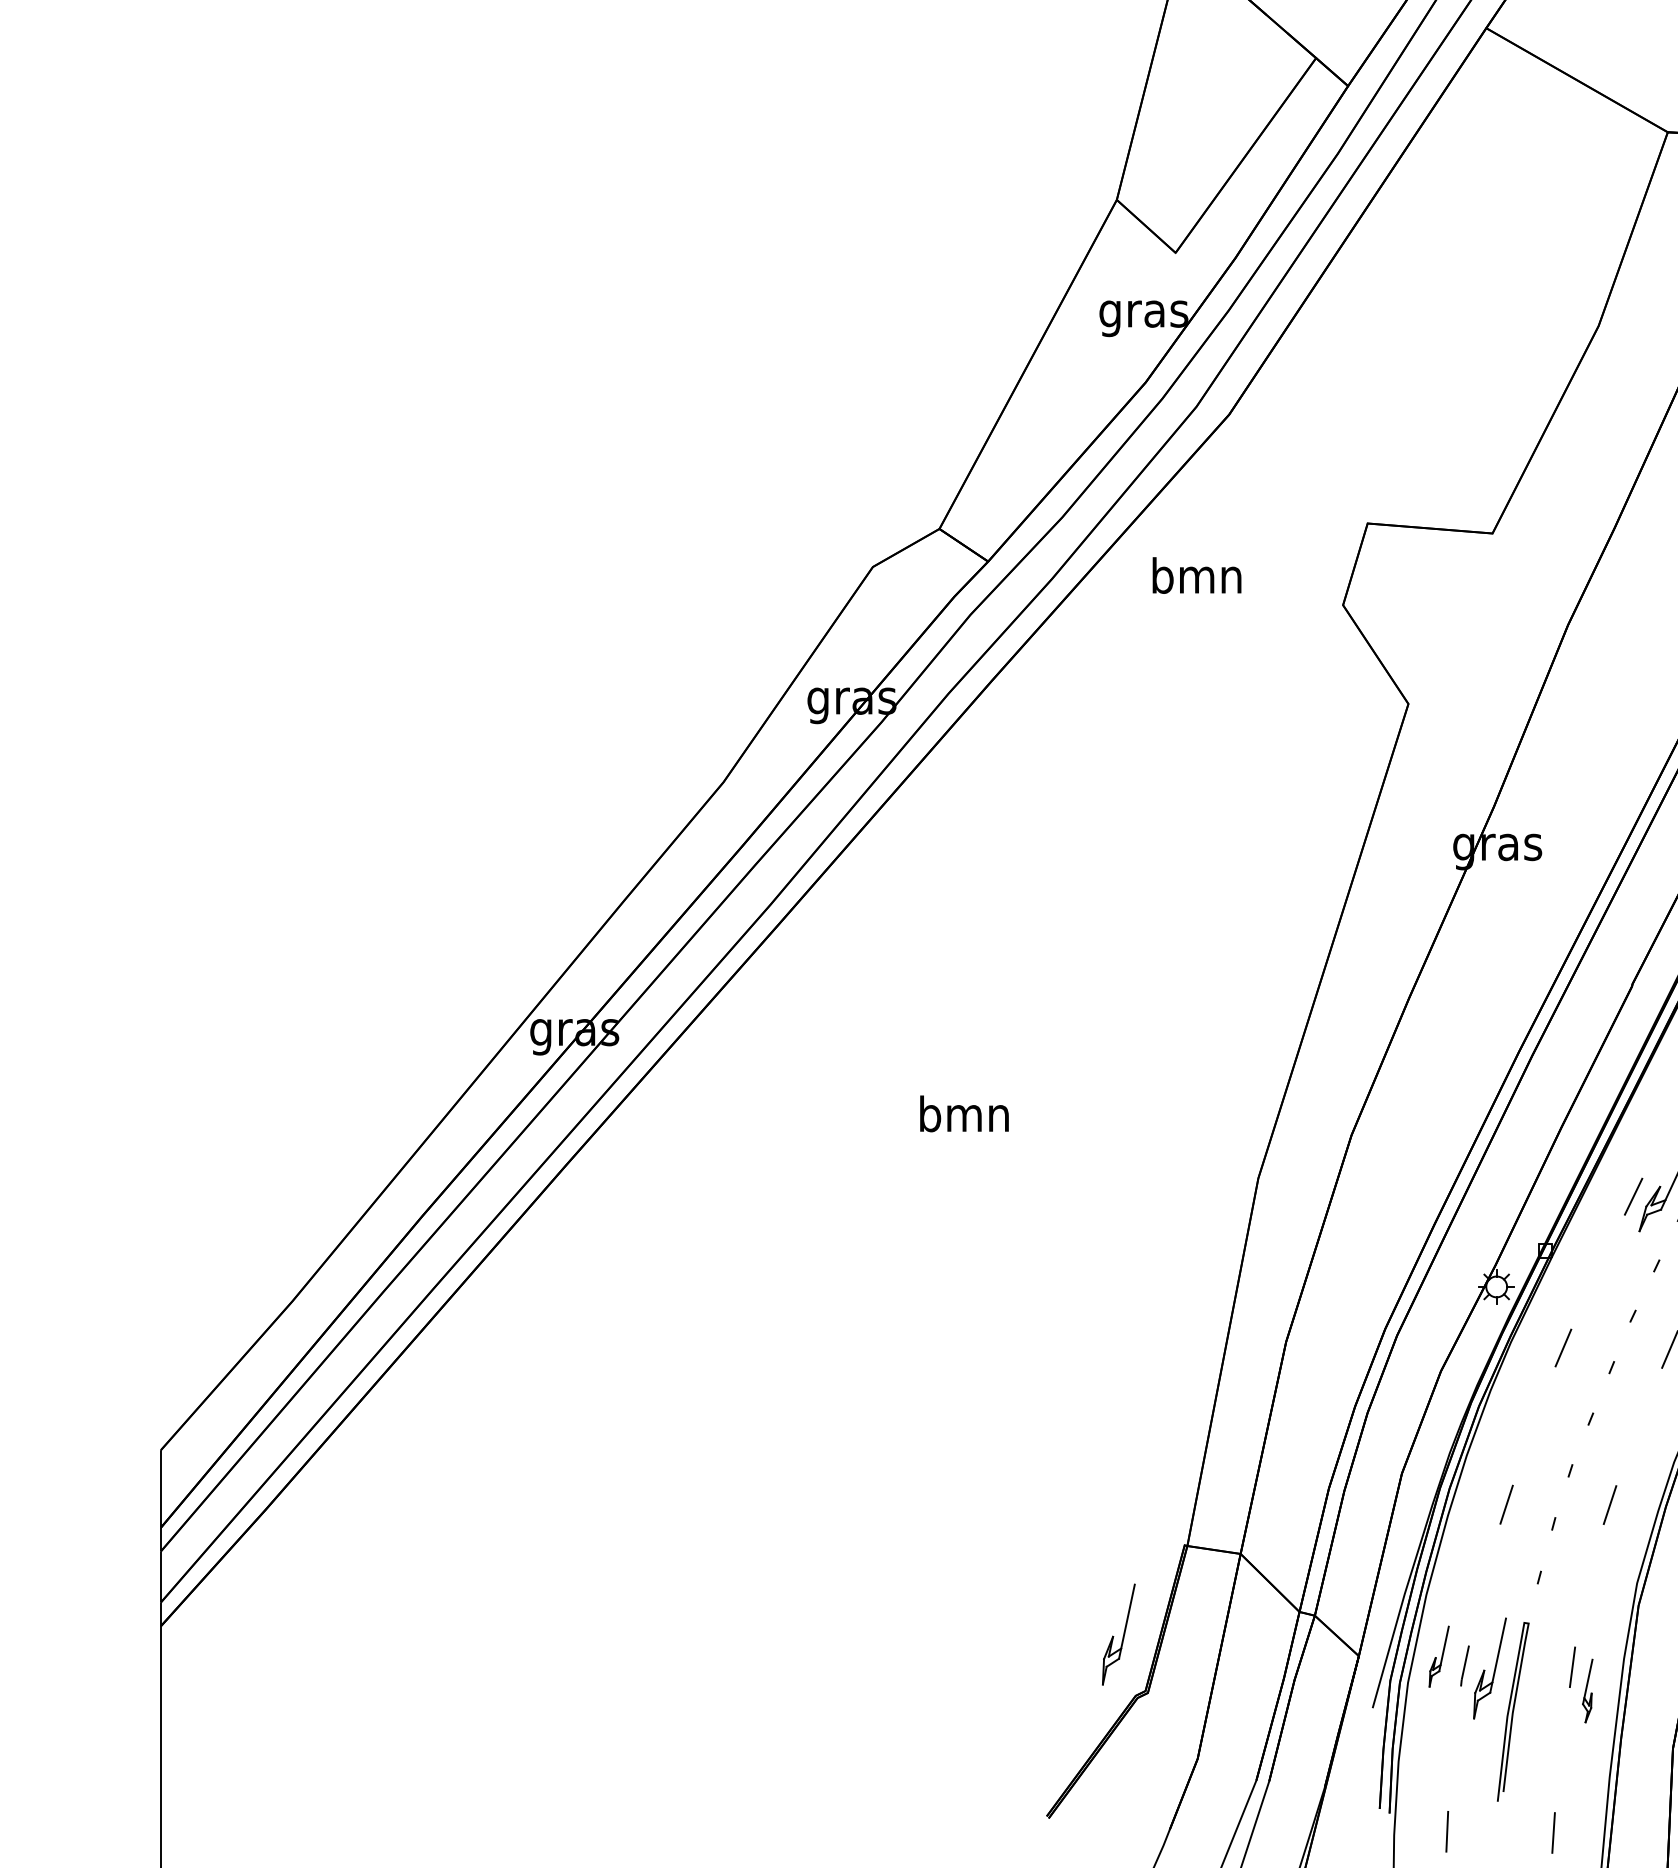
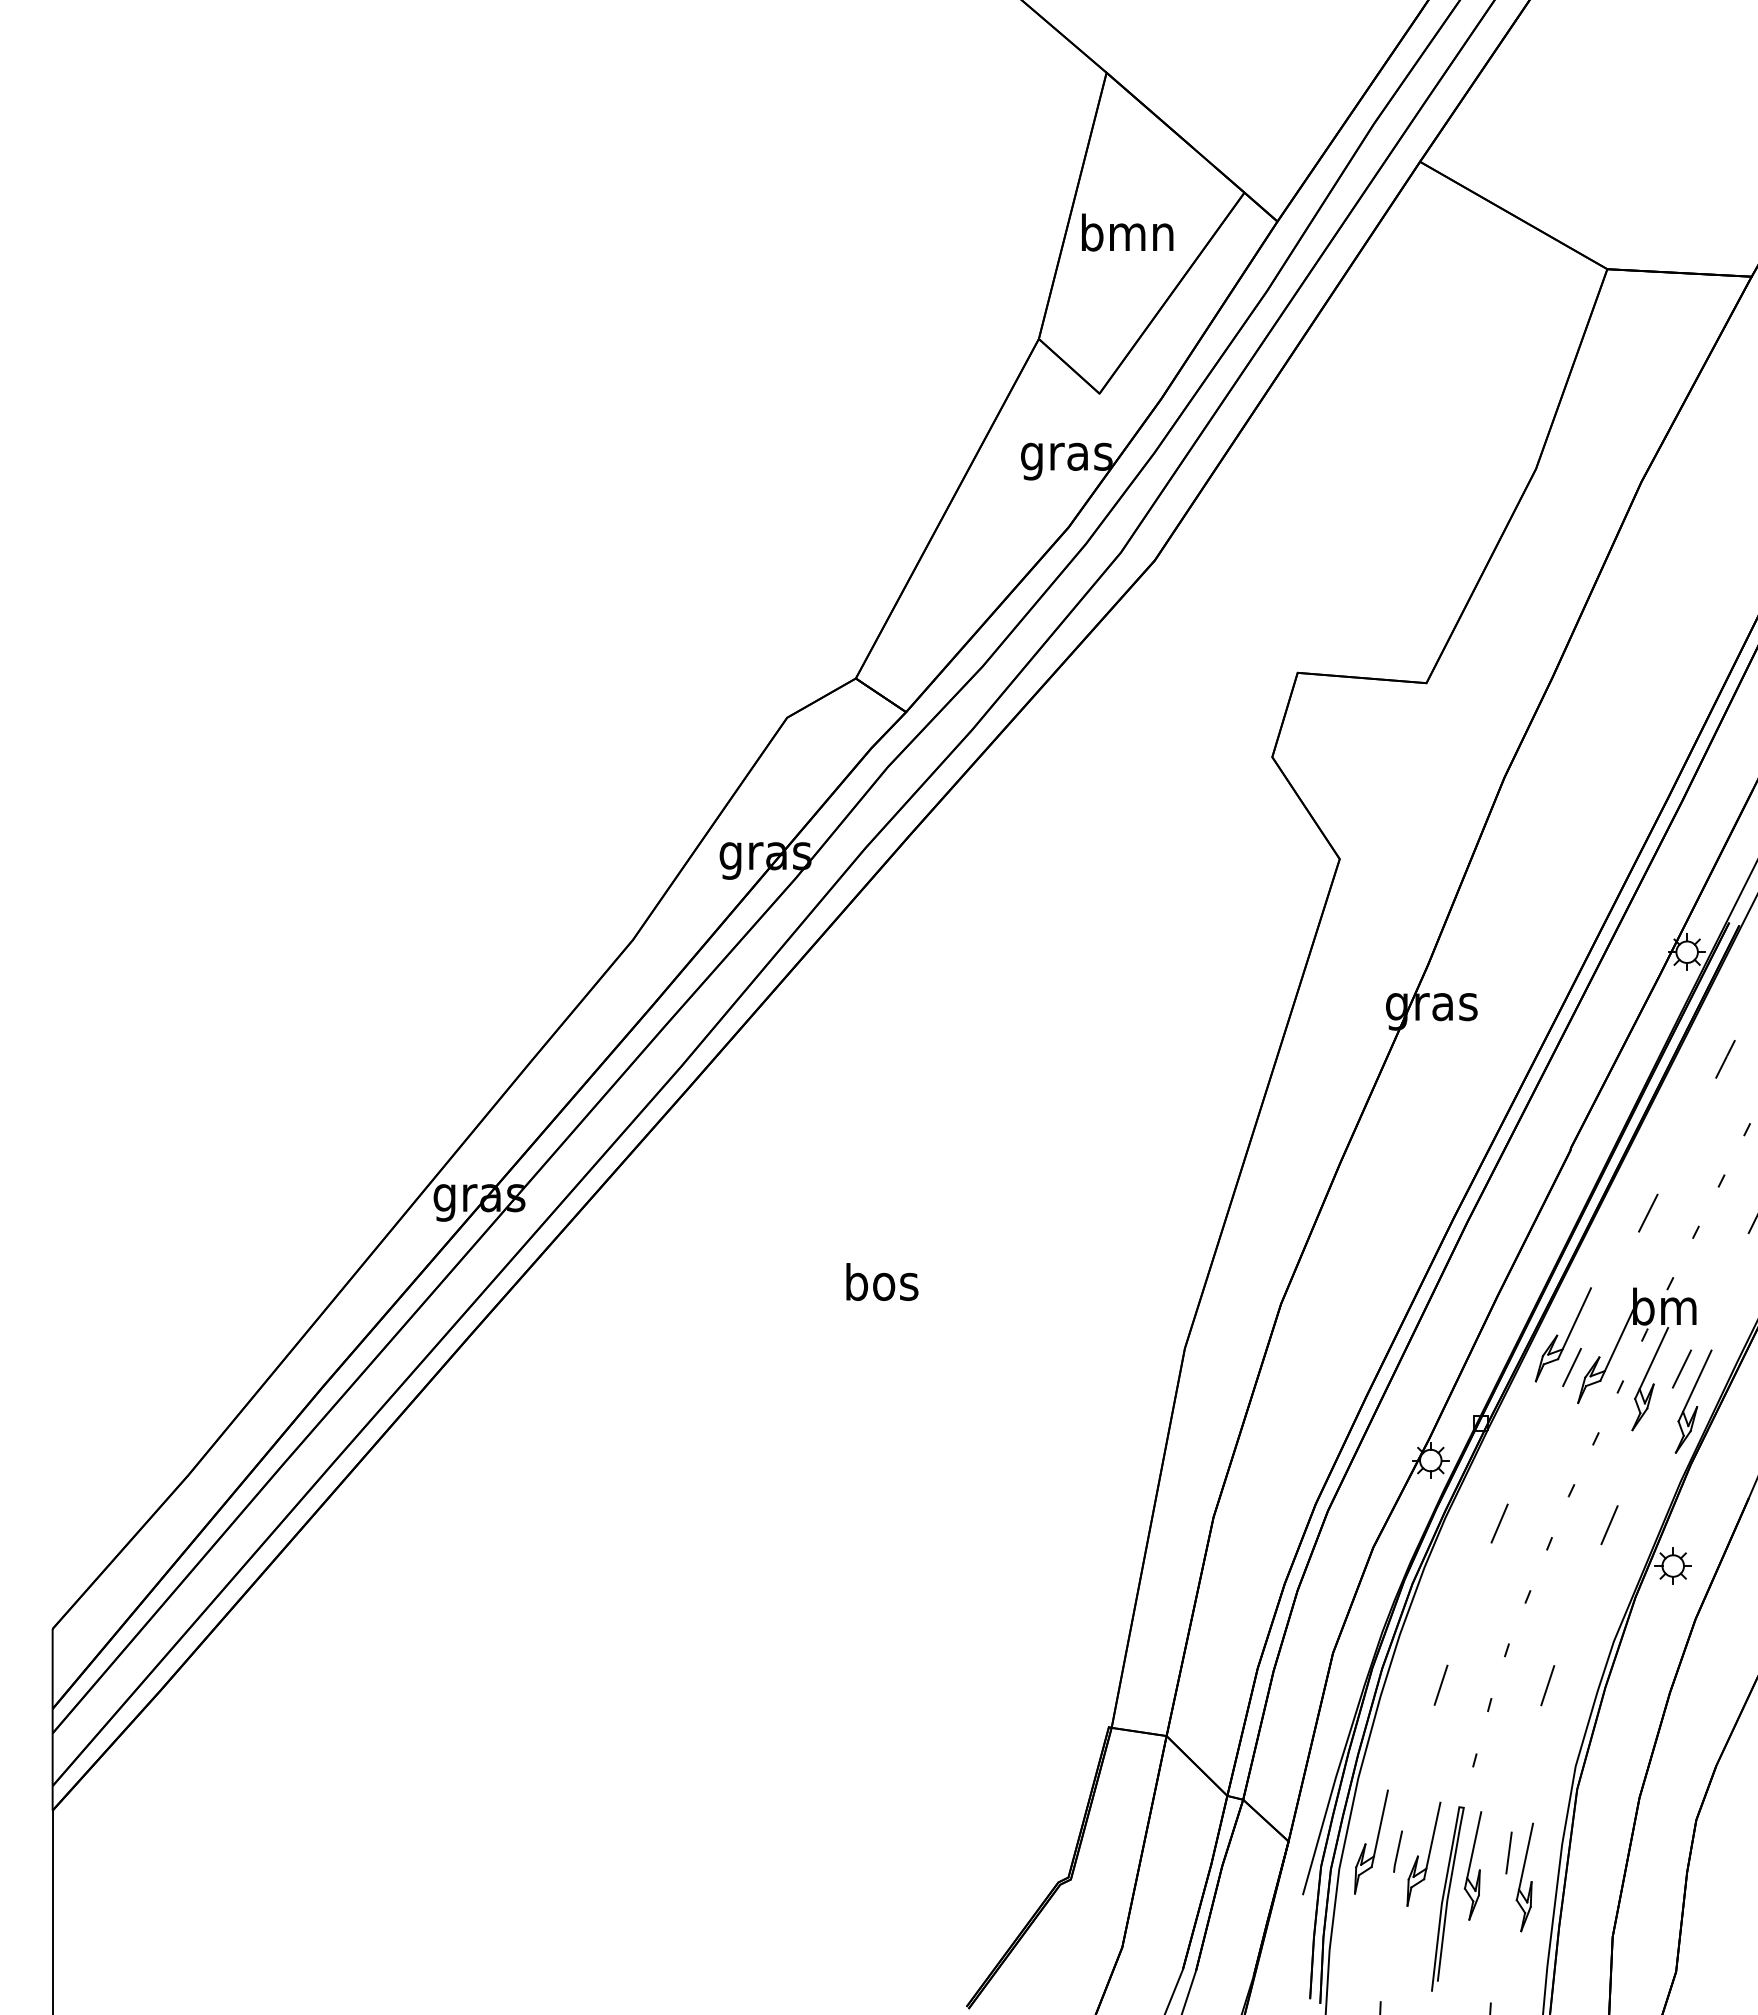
text: (1196, 575) -> (1127, 232), moved
text: (964, 1113) -> (881, 1281), bmn -> bos
part: (1624, 1164) -> (1562, 1334), added
part: (1118, 1633) -> (1040, 1818), removed
part: (1439, 1656) -> (1371, 1841), size x1.67
part: (1537, 1679) -> (1472, 1865), added
part: (1587, 1691) -> (1524, 1877), size x1.67

